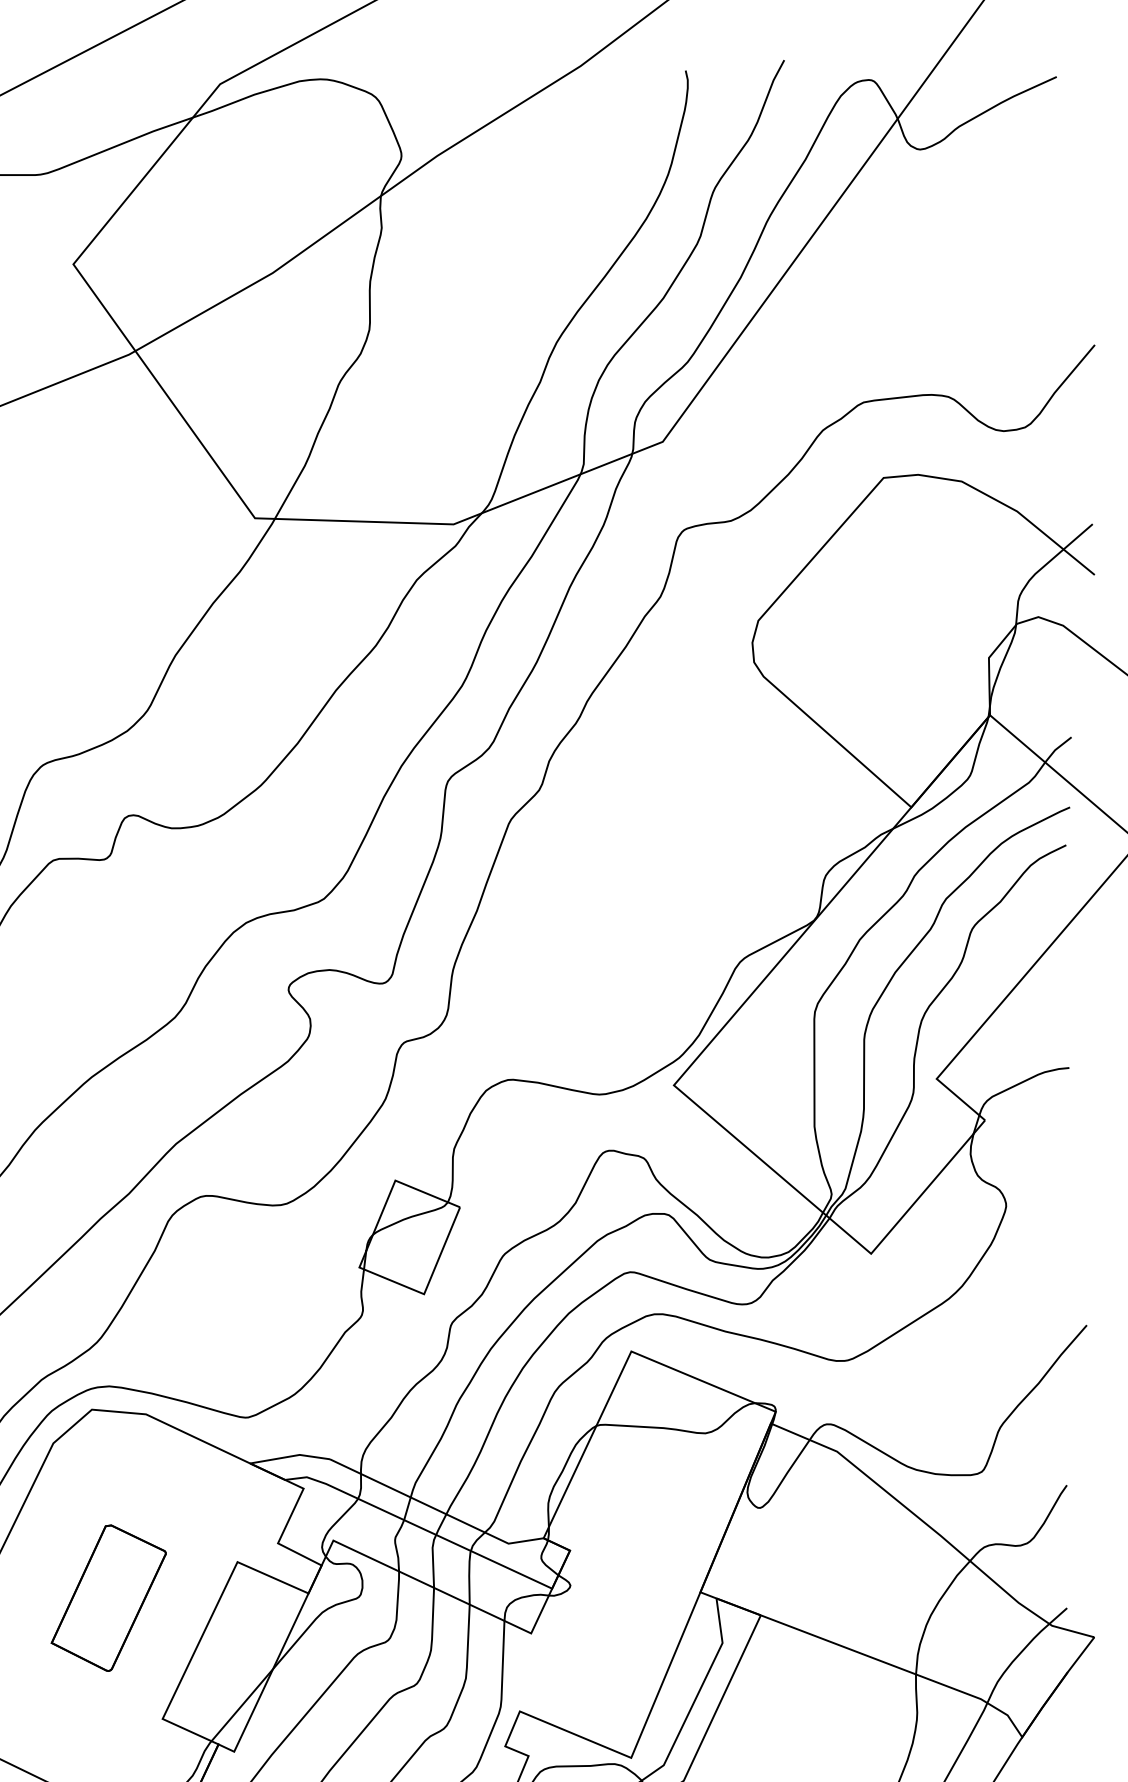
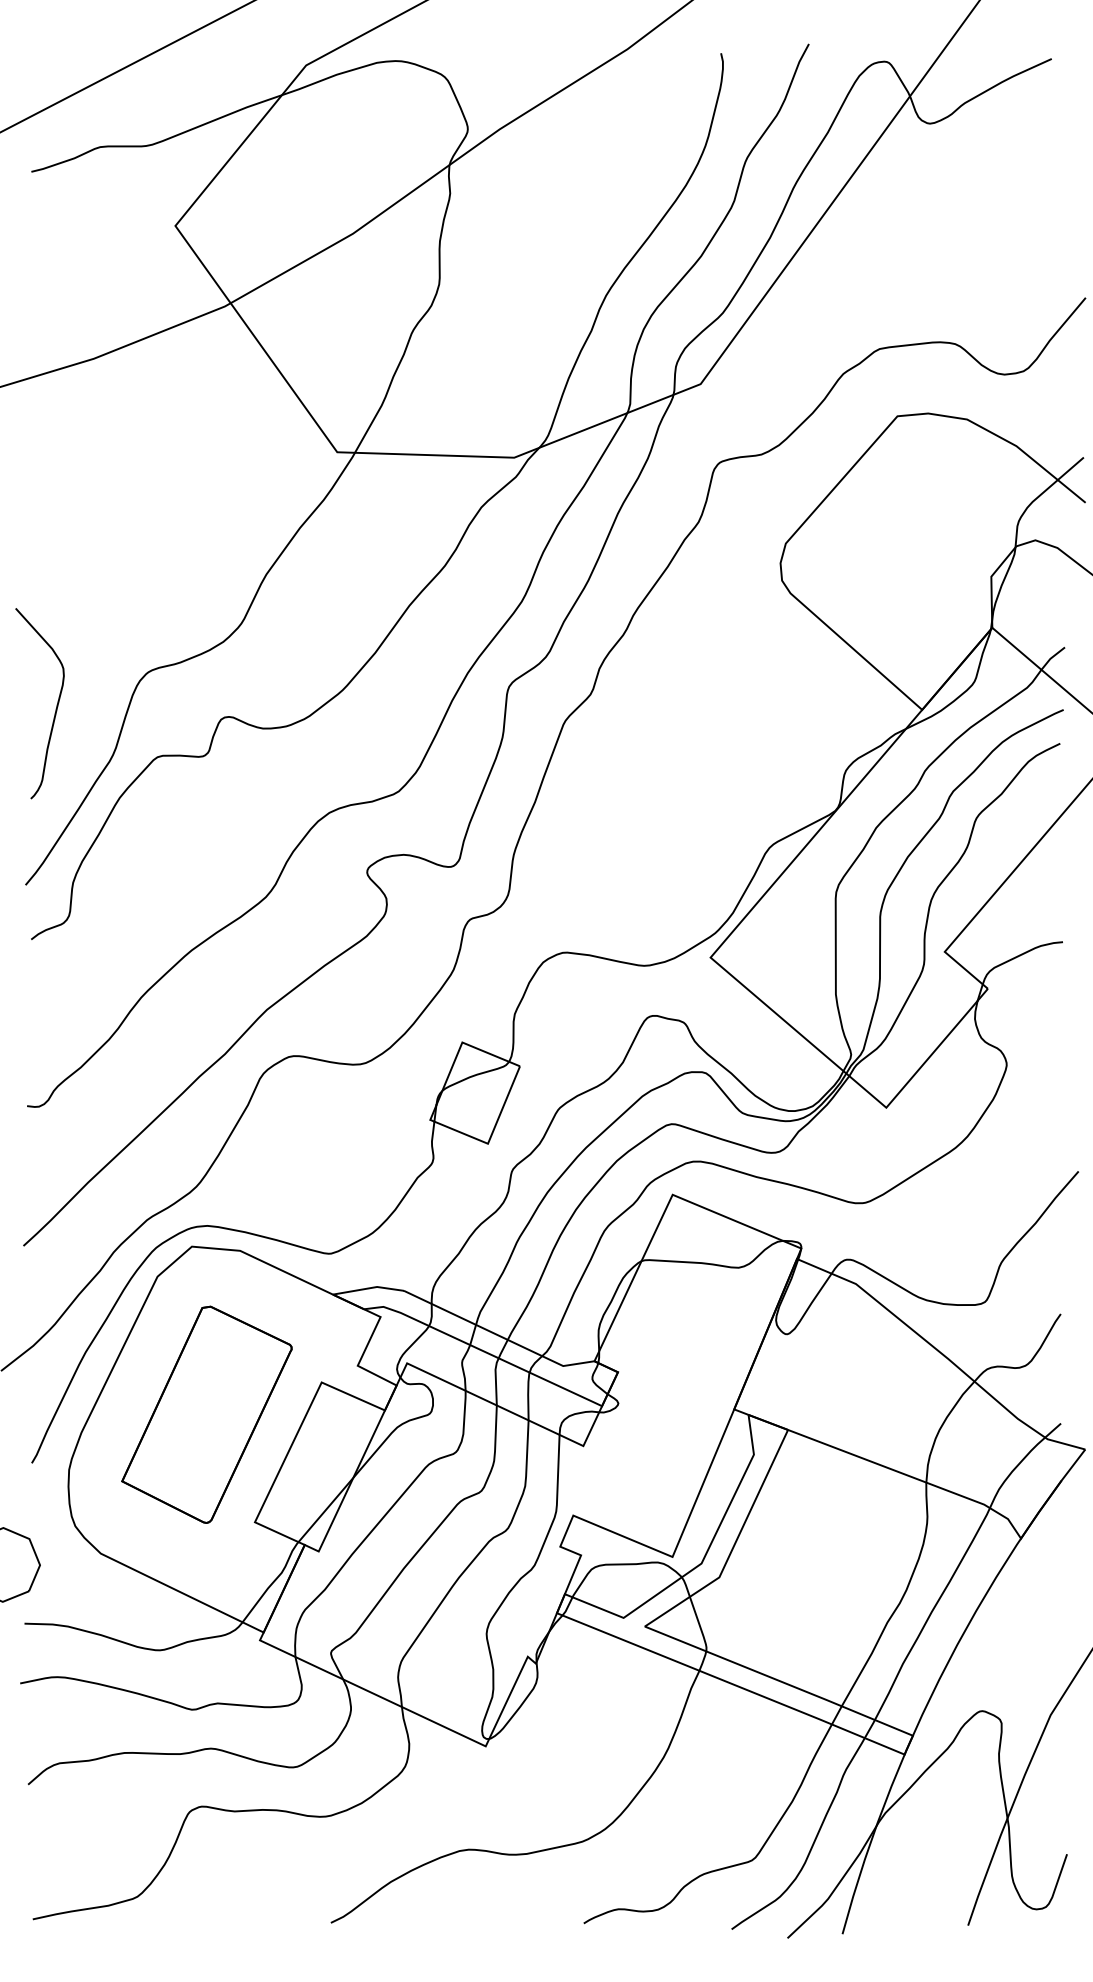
part: (108, 1598) -> (206, 1414), size x1.67

